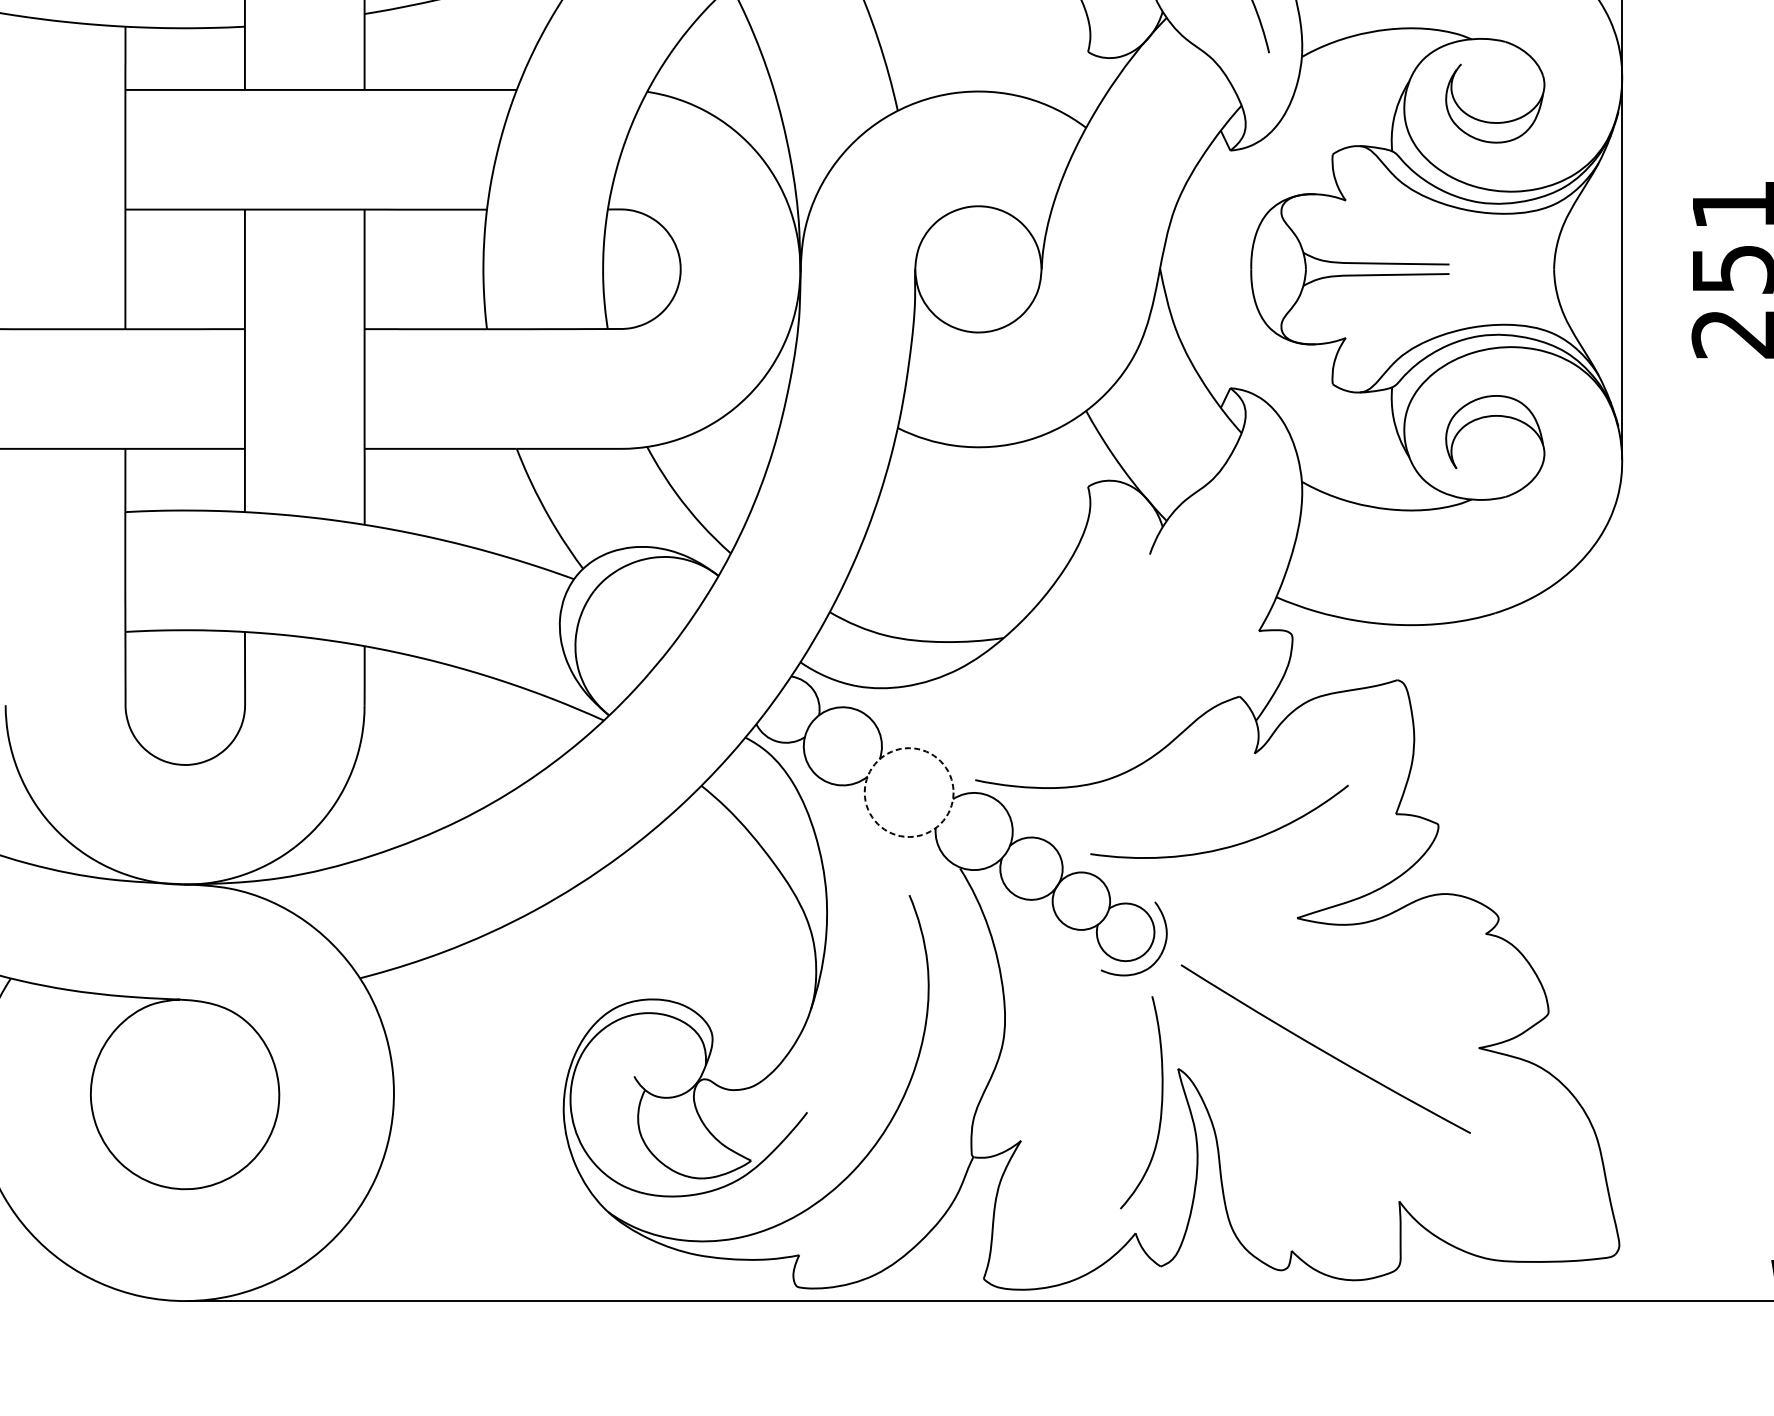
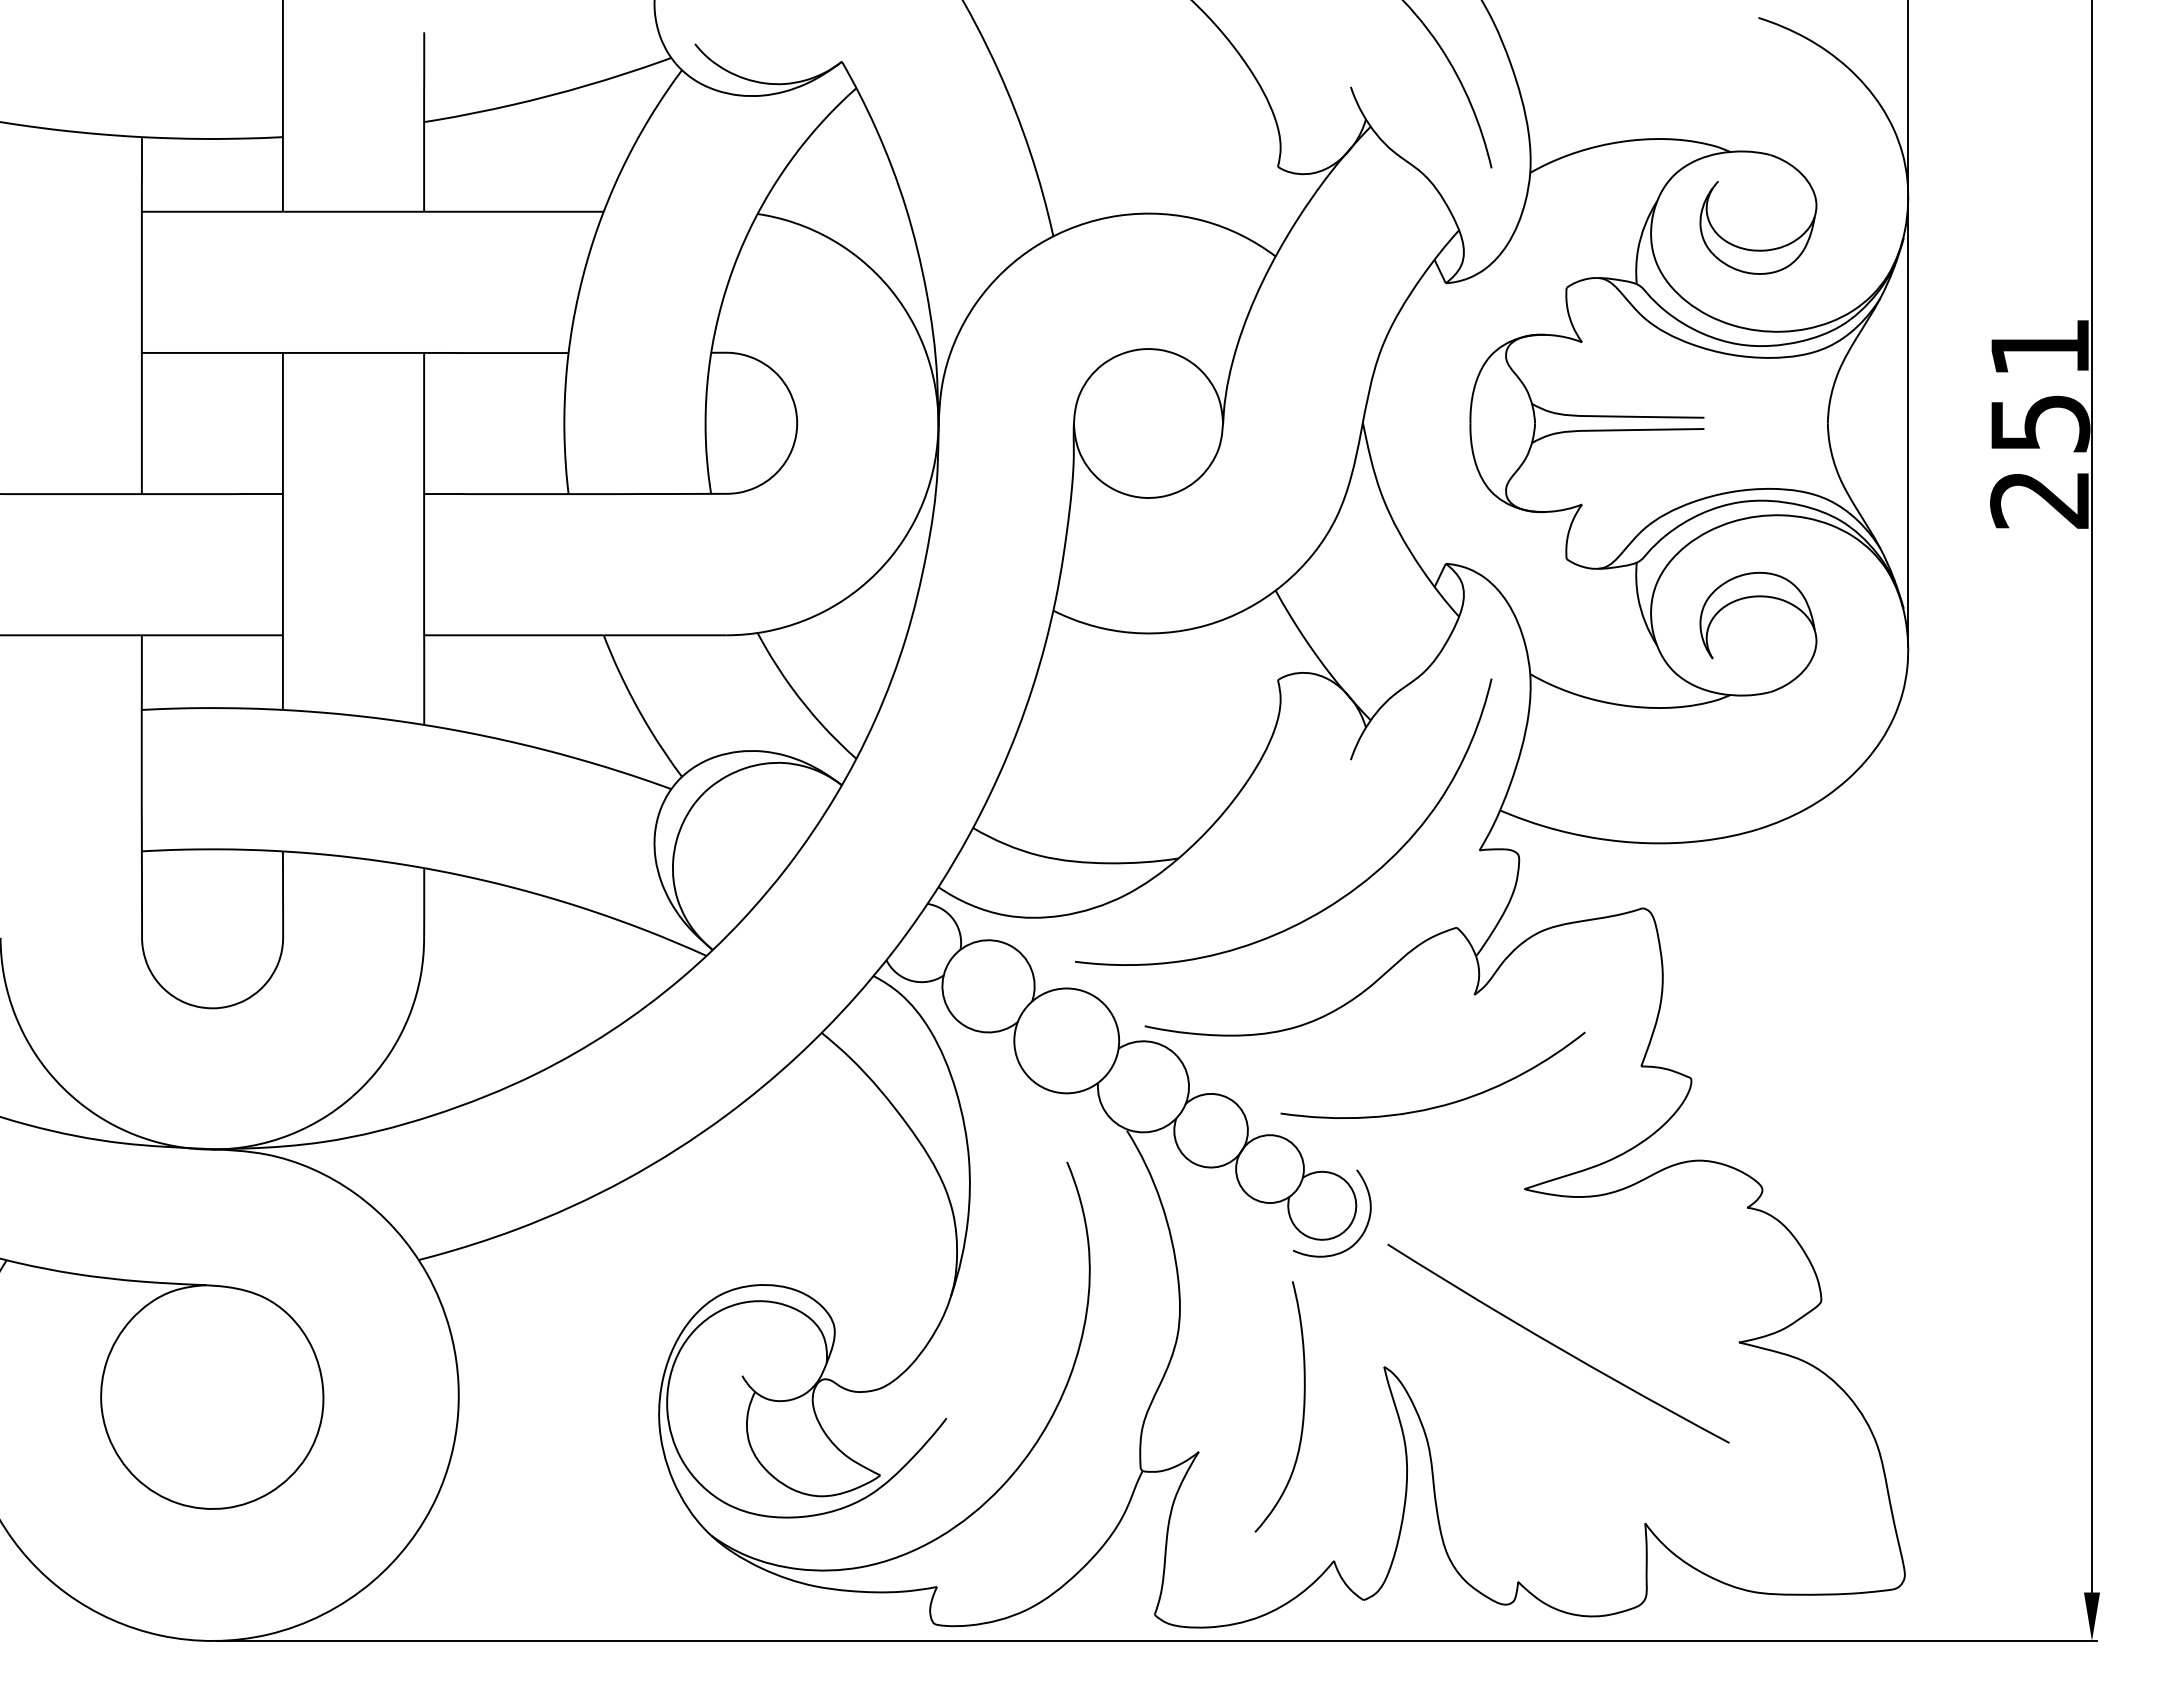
curve: (1137, 673) -> (1336, 900), added
circle: (908, 792) -> (1066, 1040), dashed -> solid
curve: (1161, 1102) -> (1303, 1406), moved

